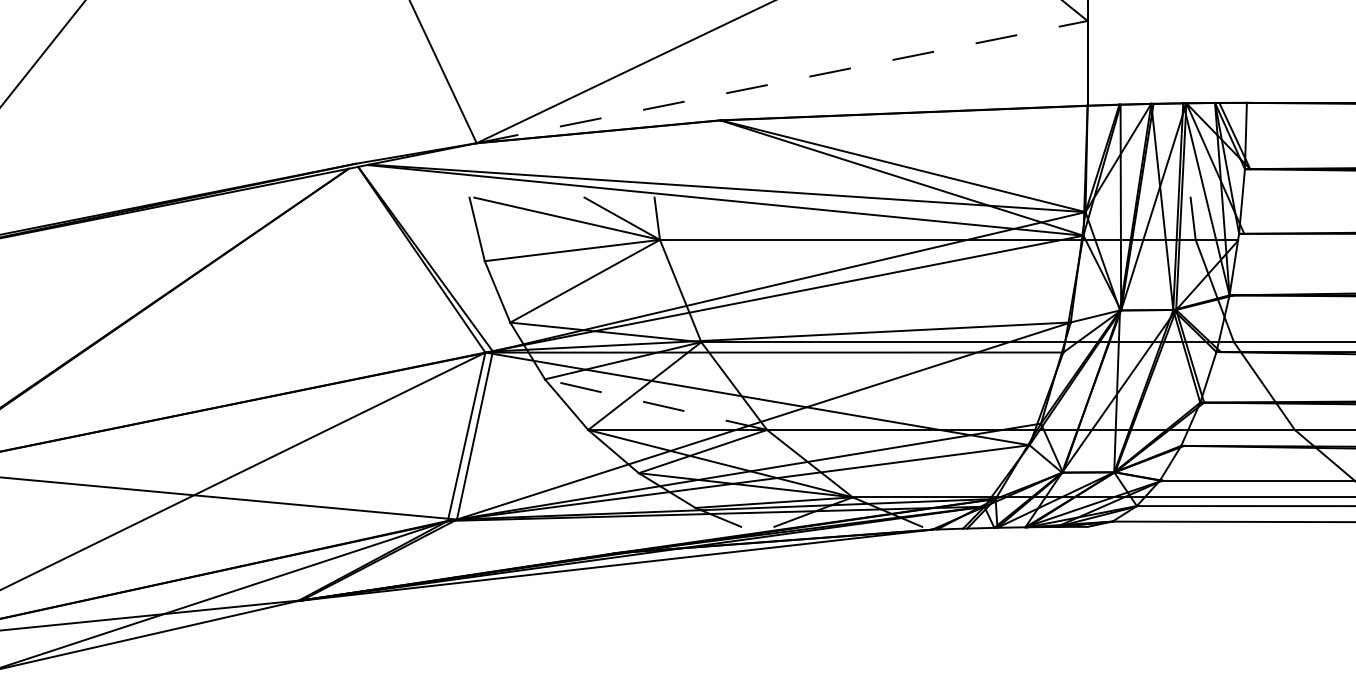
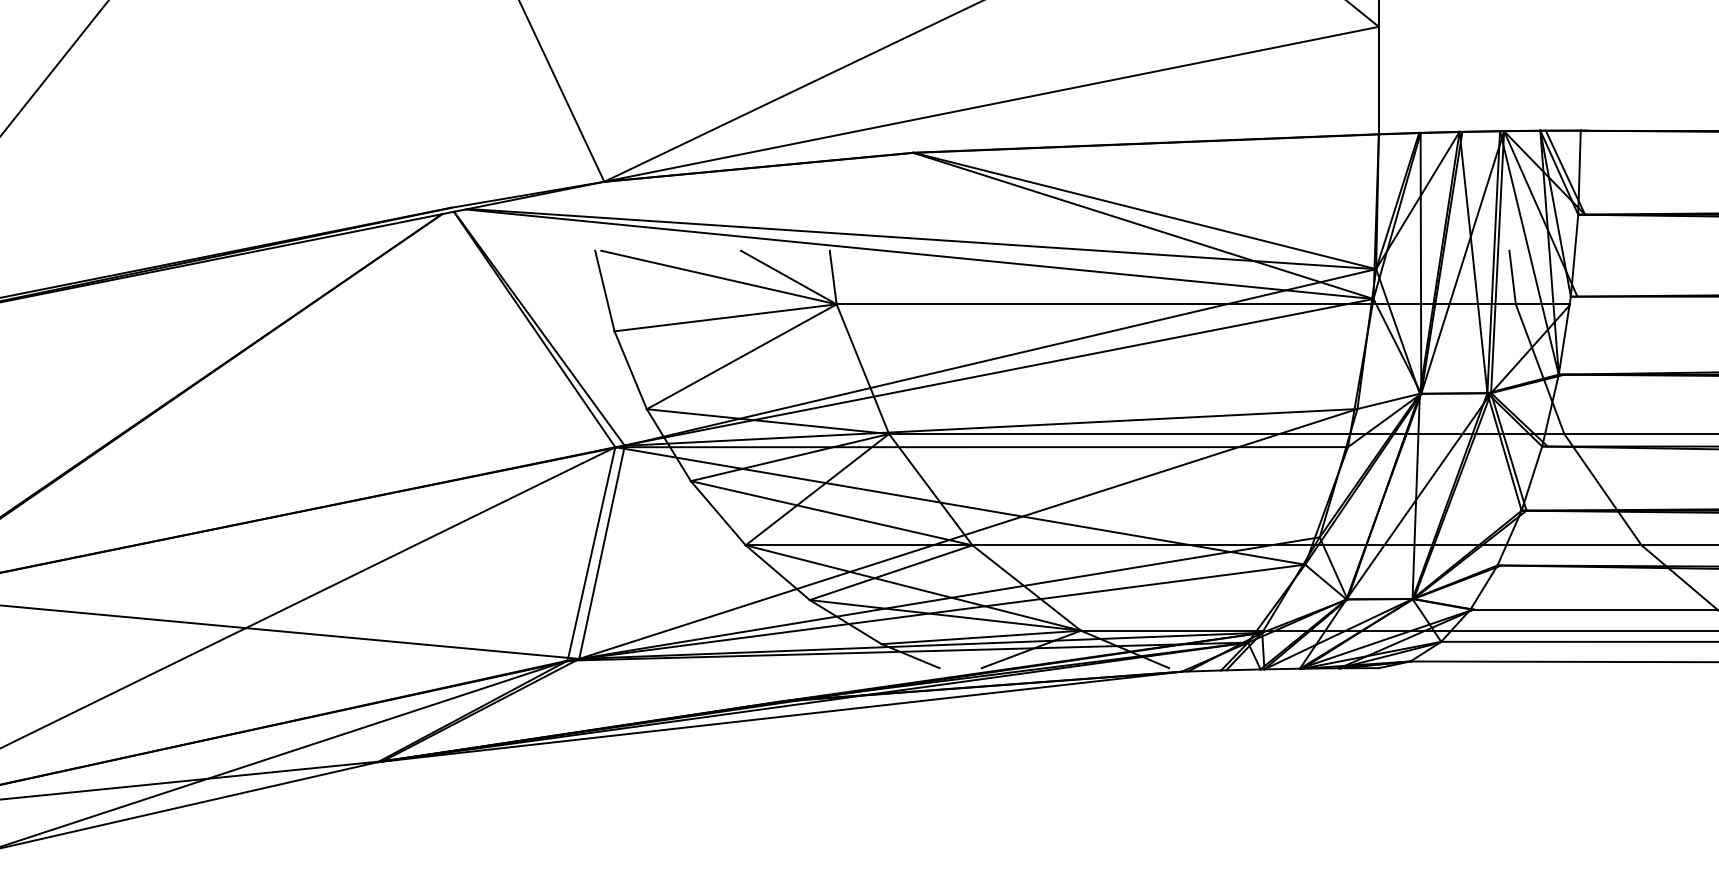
line: (782, 82) -> (991, 104), dashed -> solid
line: (656, 404) -> (832, 513), dashed -> solid

